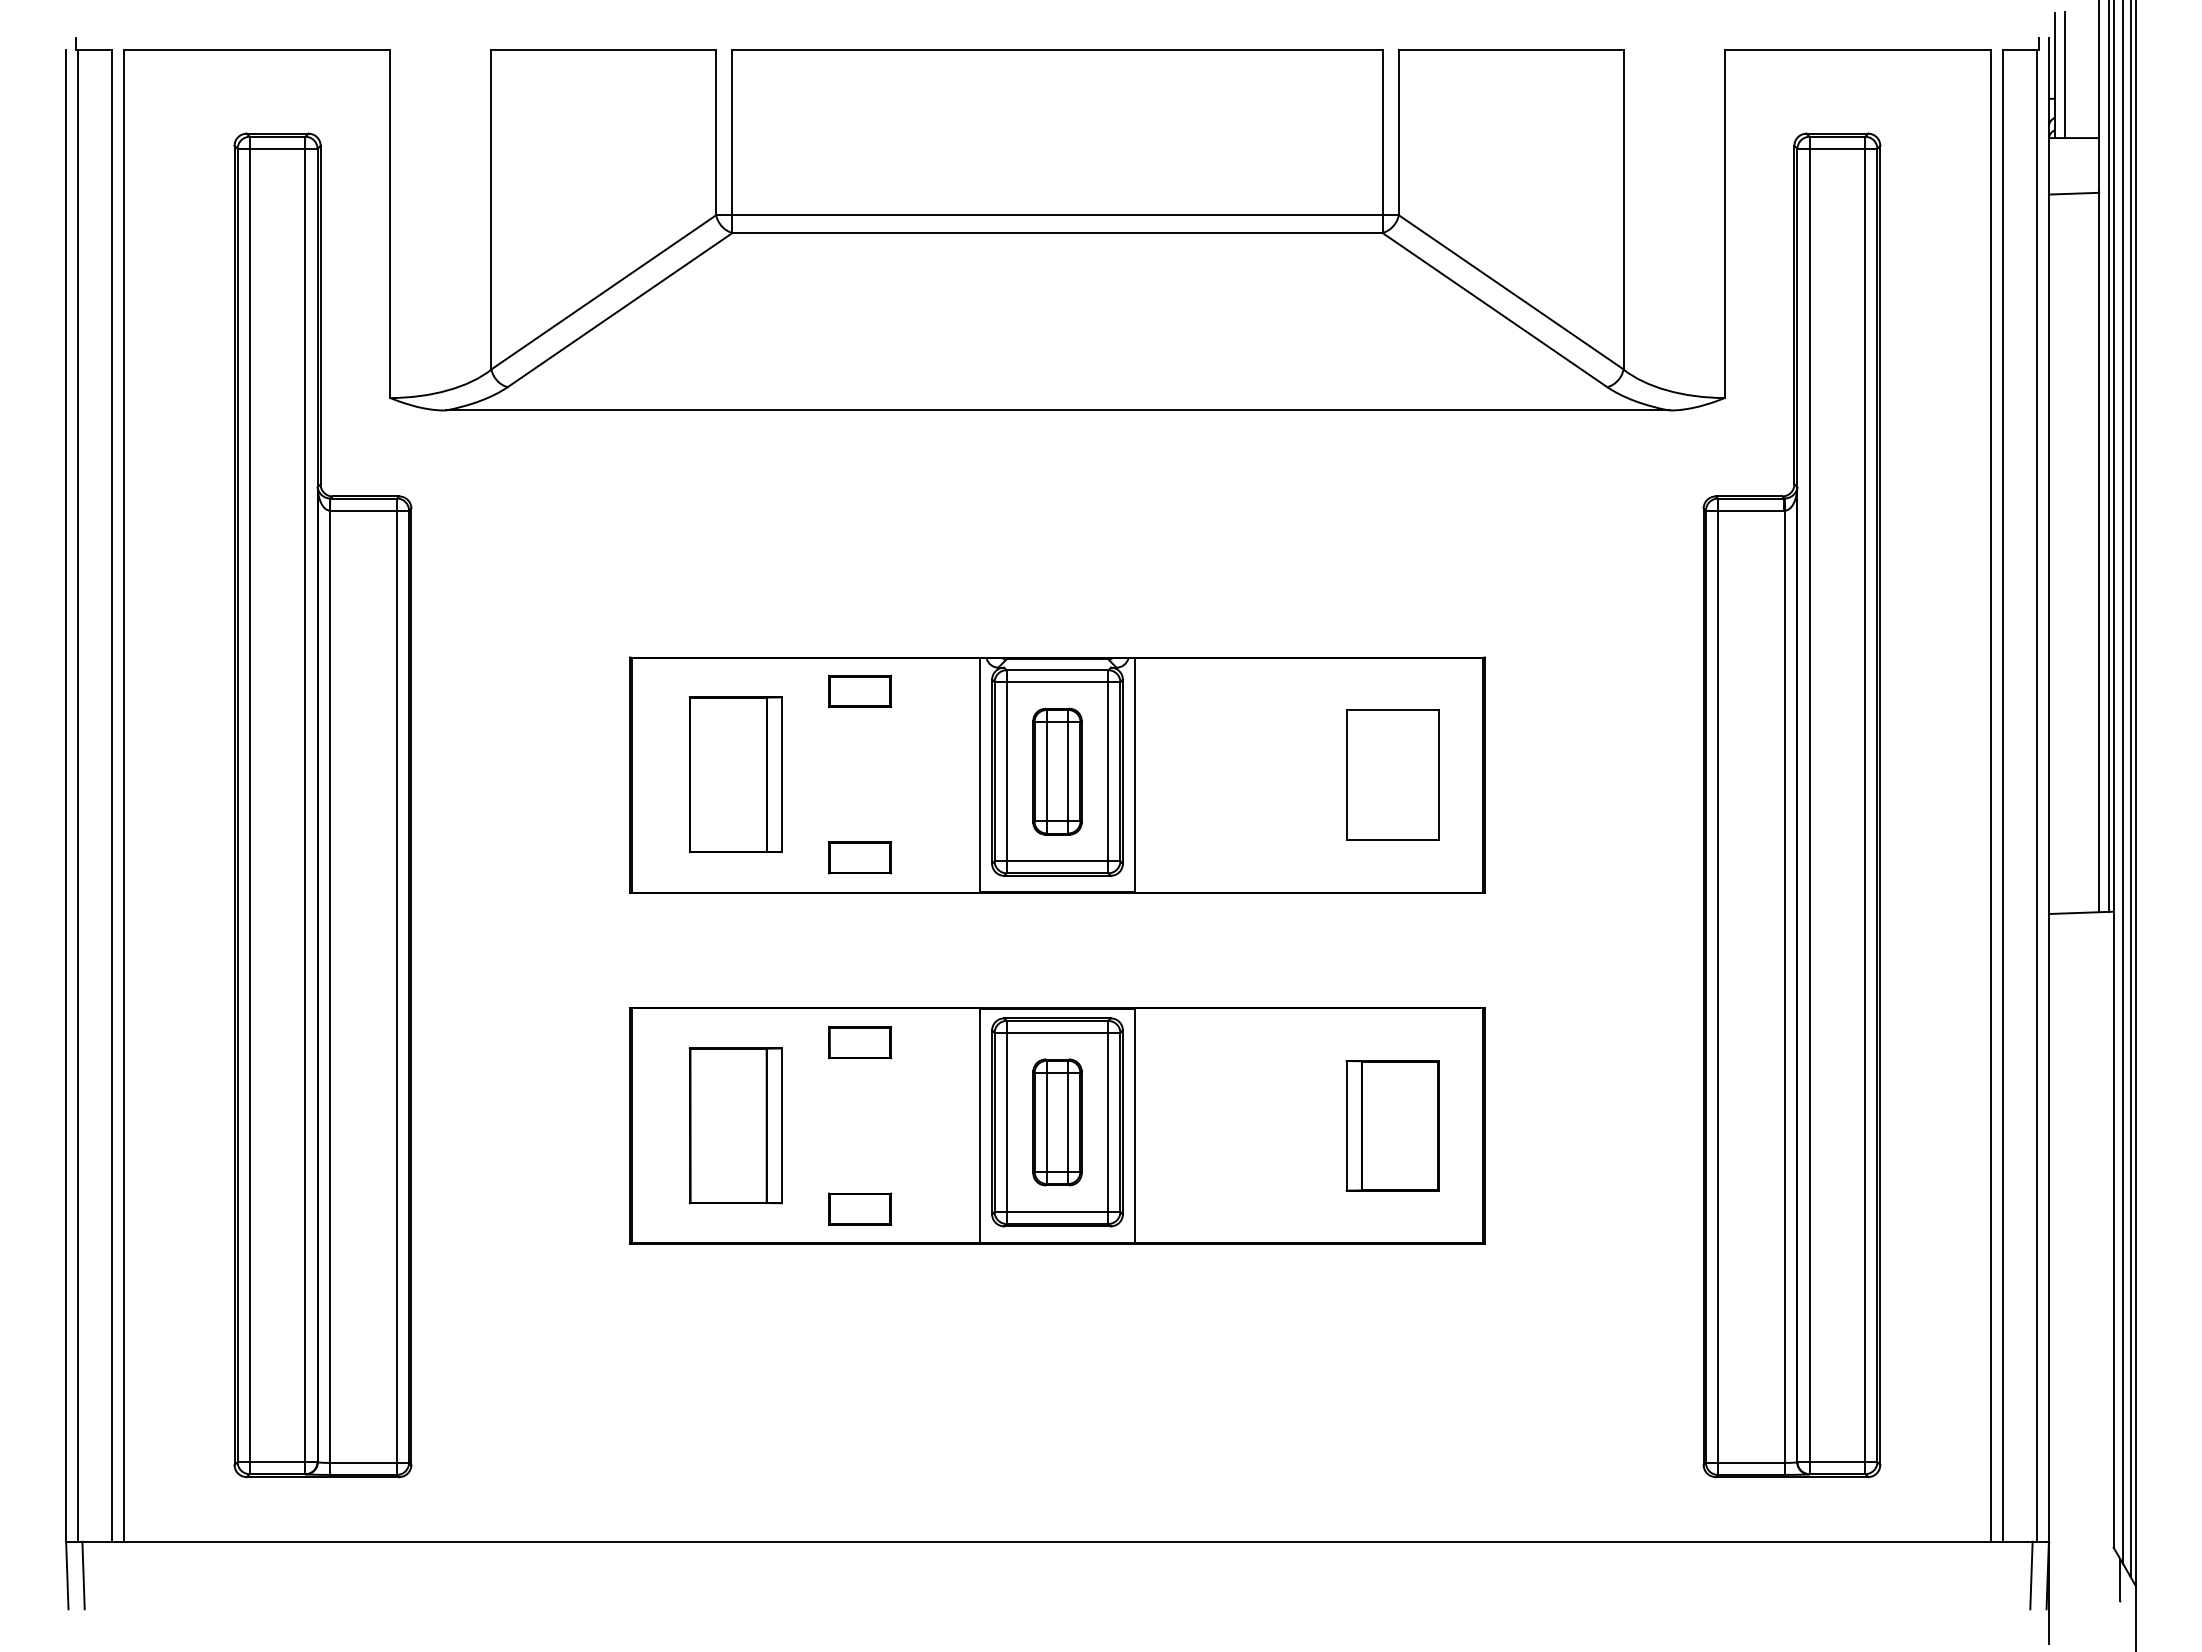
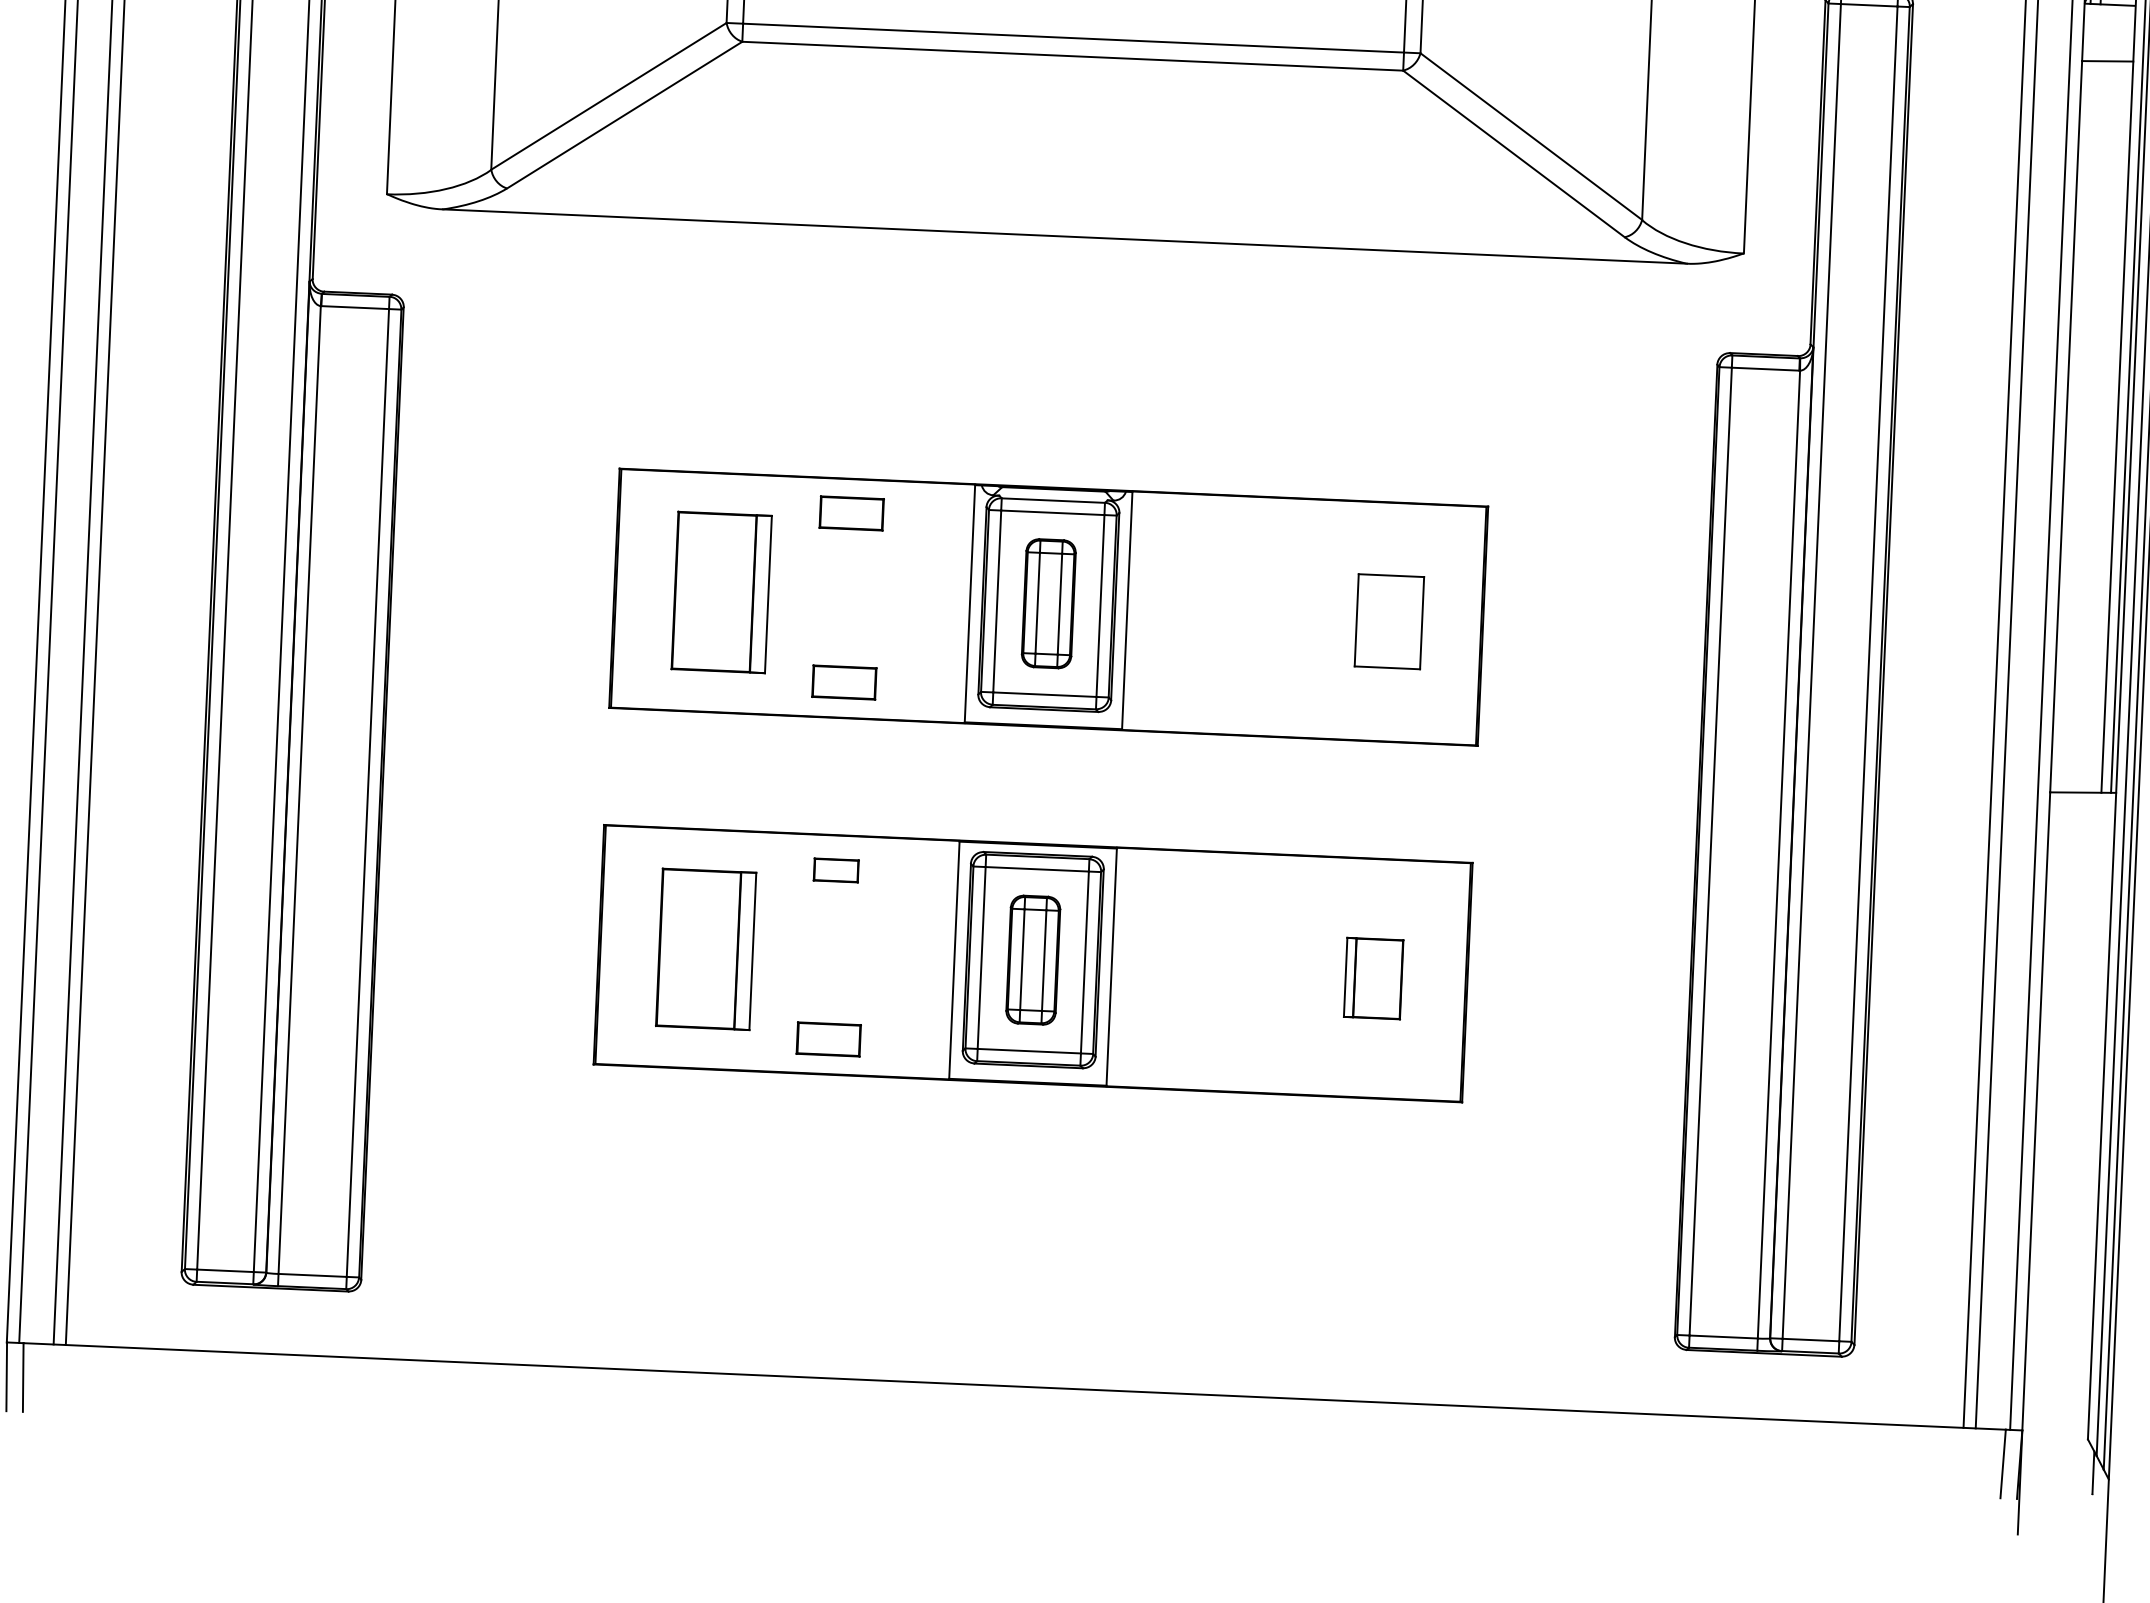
part: (1392, 774) -> (1389, 621), size x0.7
part: (860, 1042) -> (836, 870), size x0.7
part: (1392, 1125) -> (1373, 978), size x0.6

